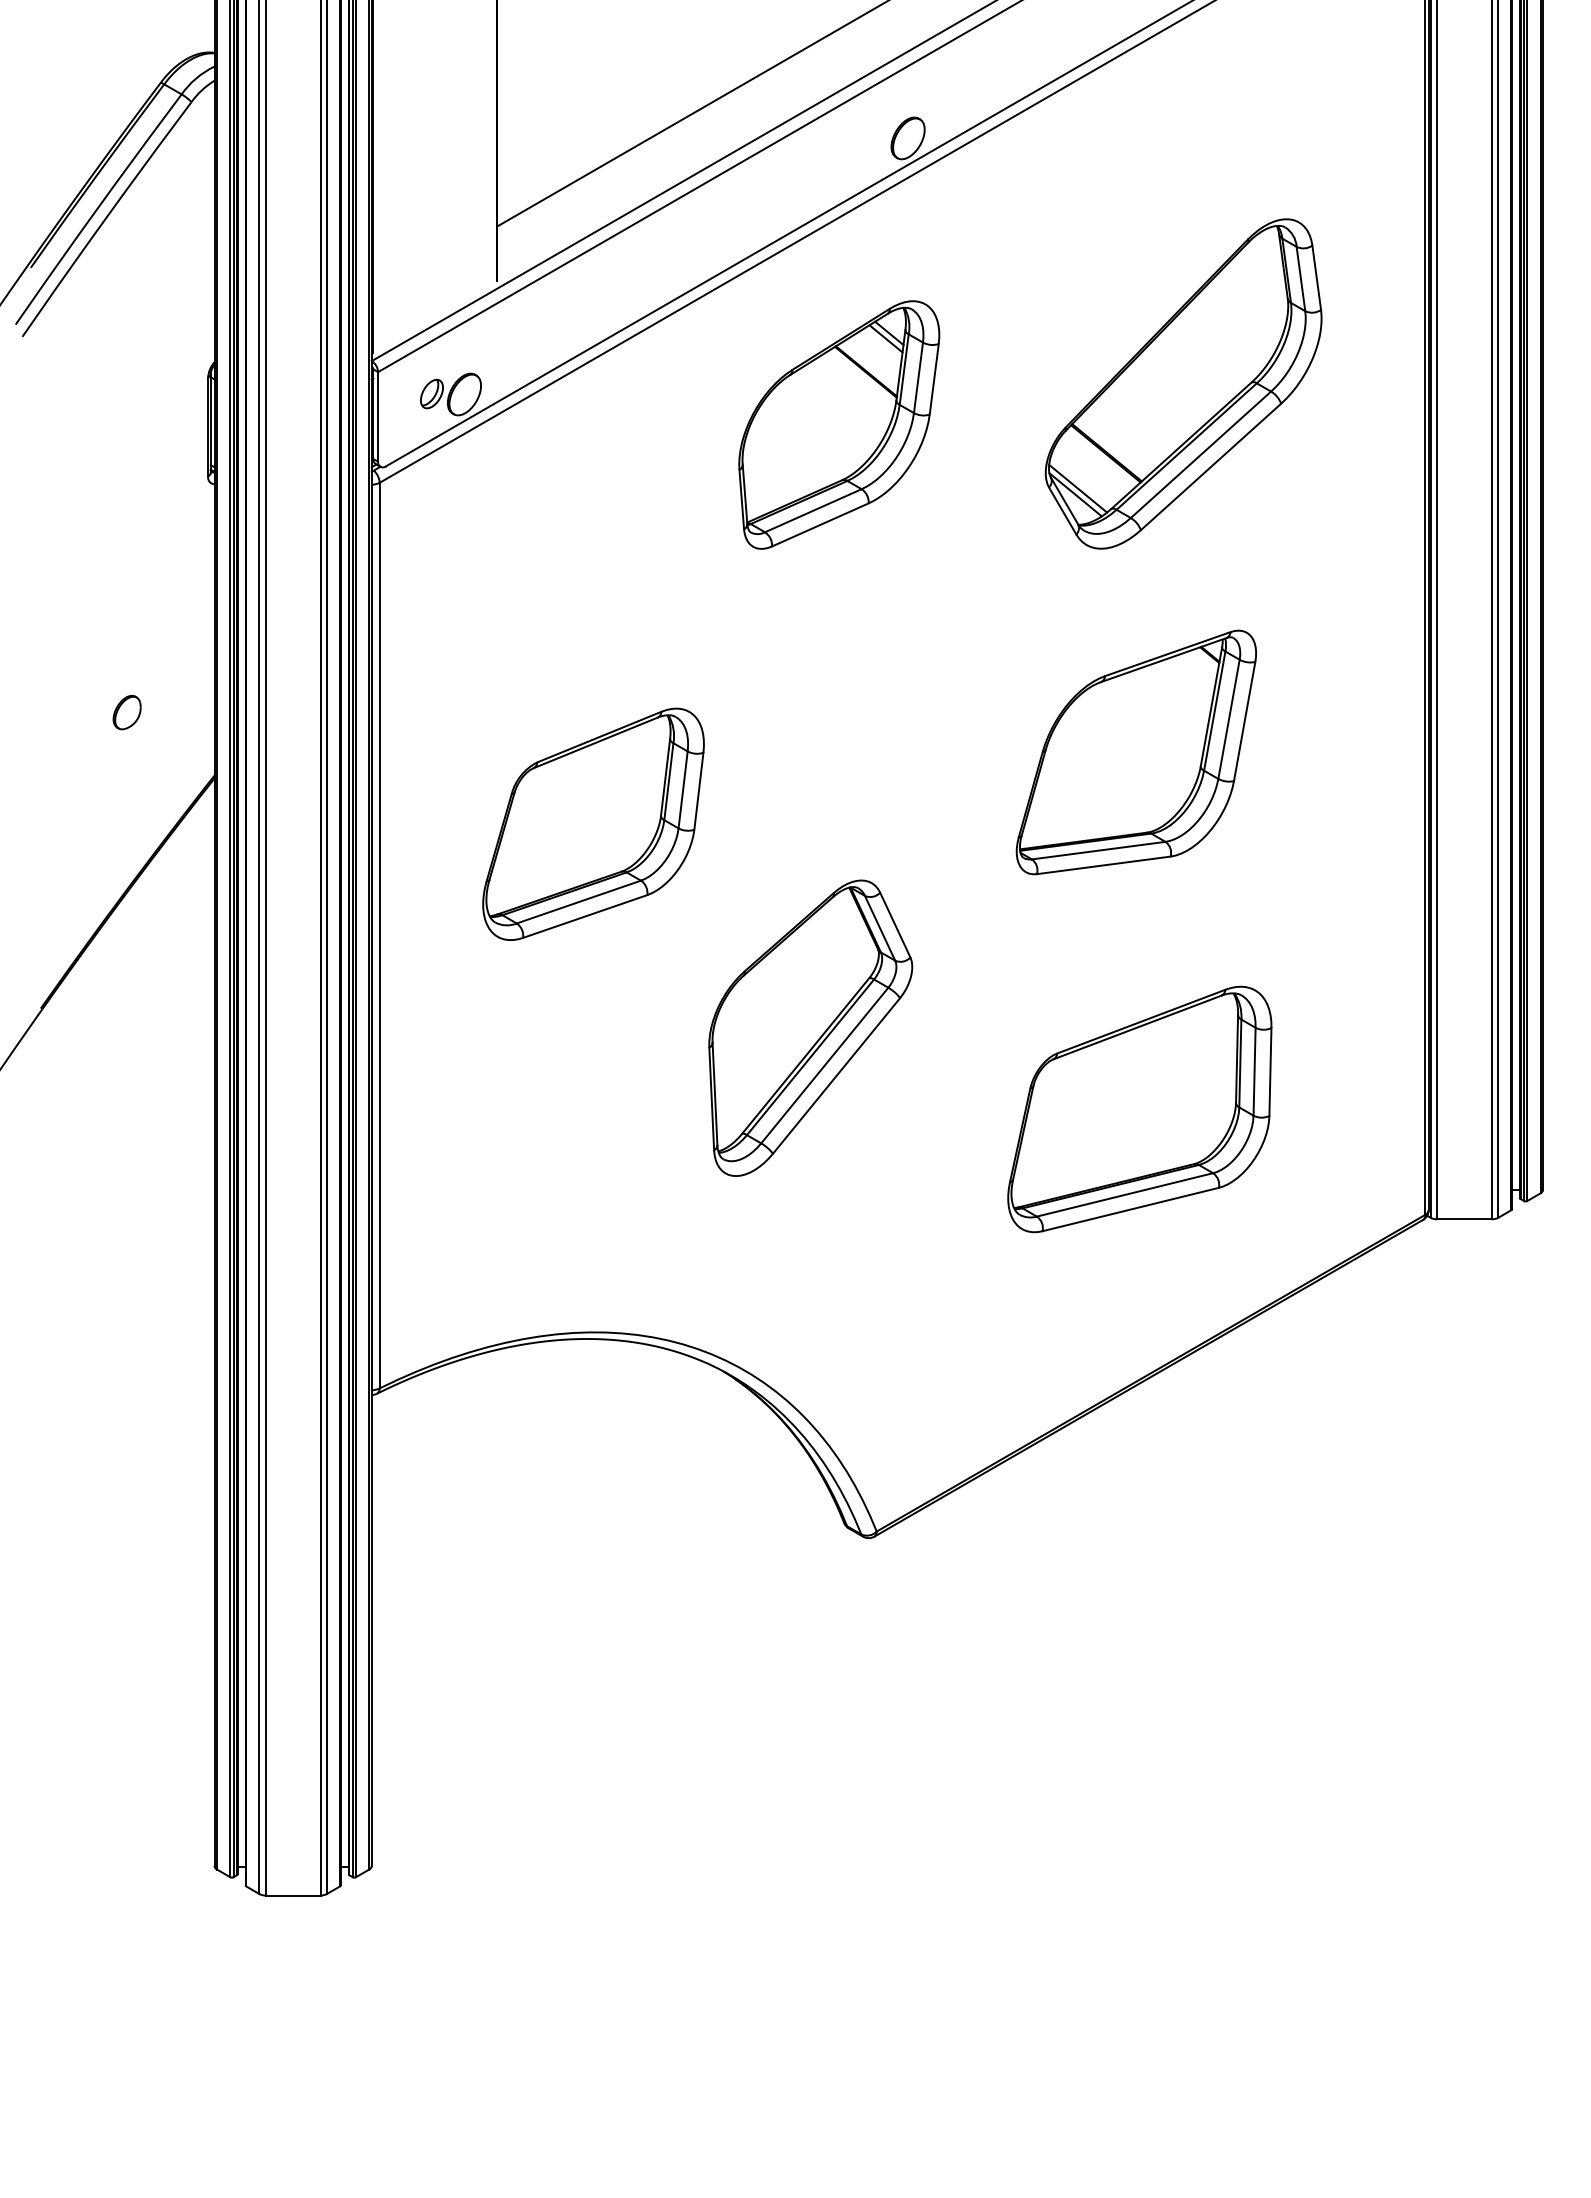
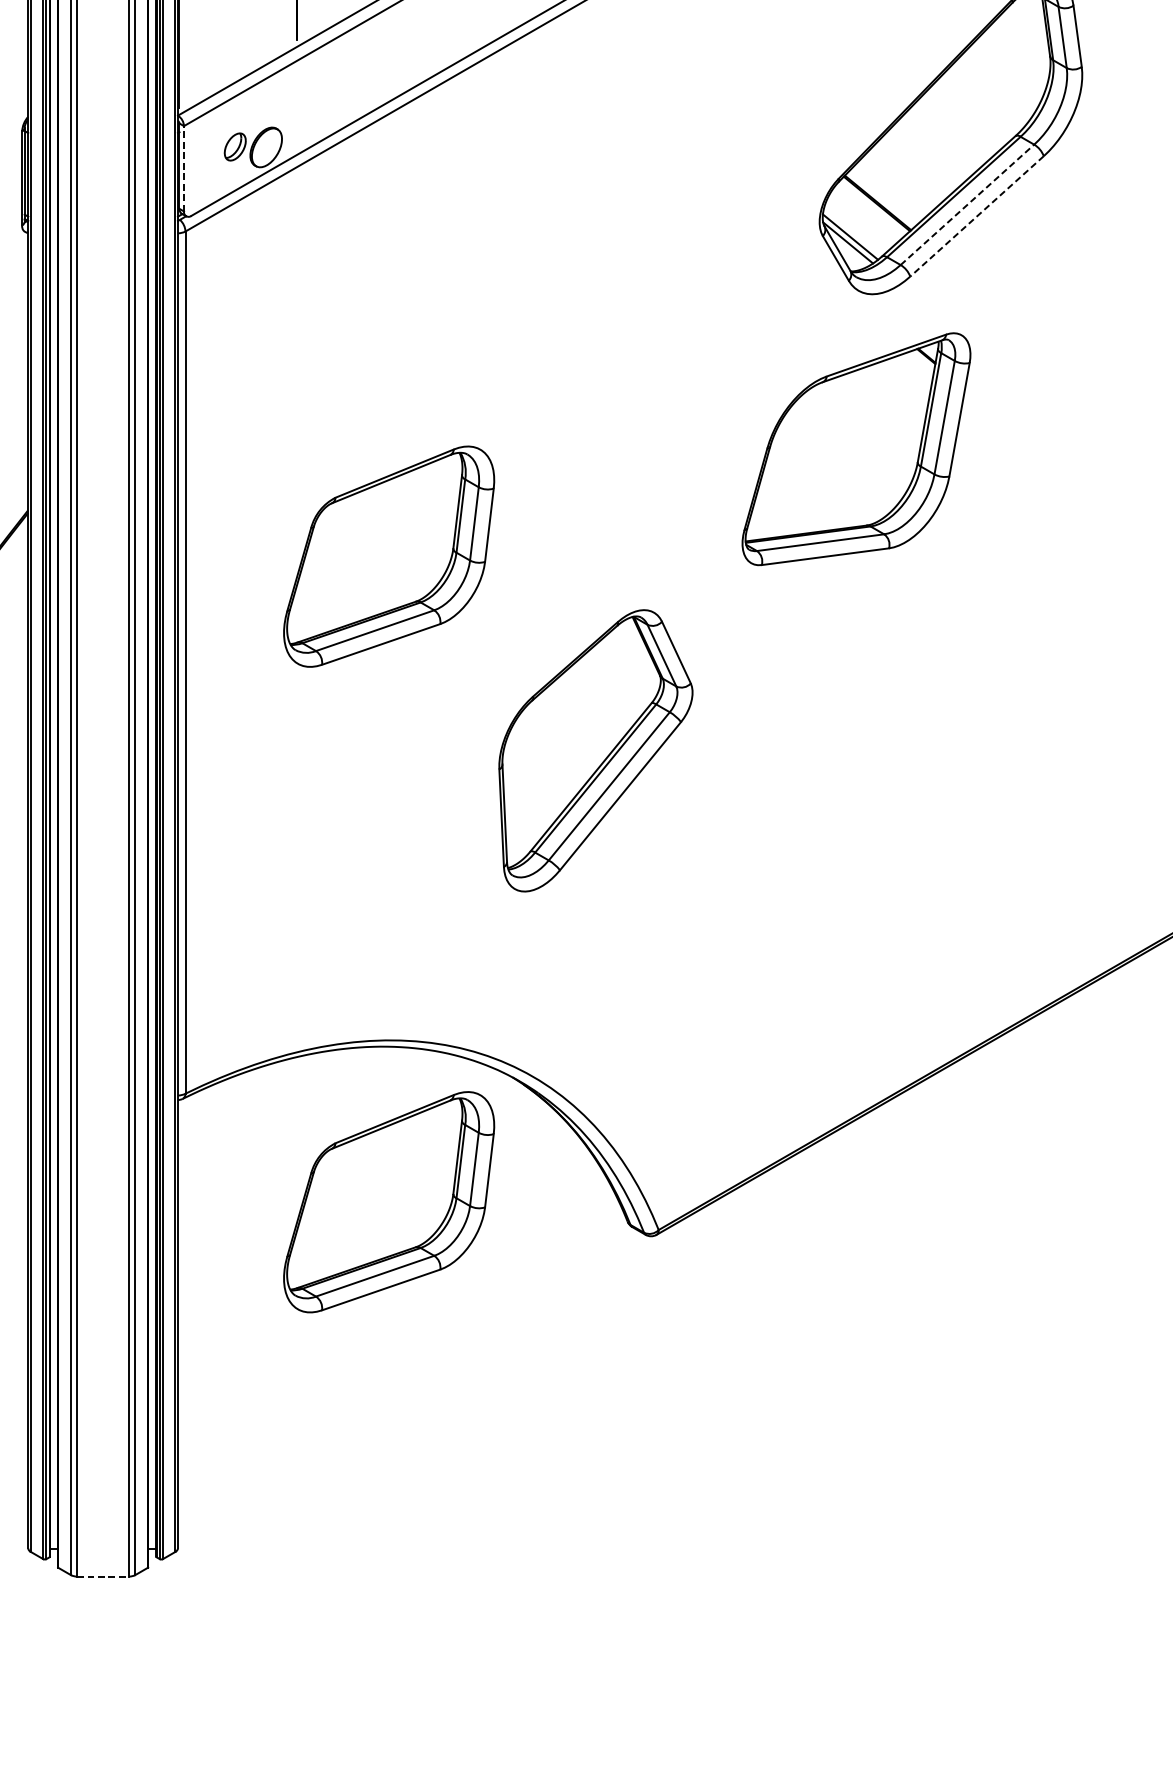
line: (378, 416) -> (184, 168), solid -> dashed
part: (839, 424) -> (623, 175), removed
line: (1201, 454) -> (967, 204), solid -> dashed
line: (1210, 467) -> (976, 216), solid -> dashed
part: (1135, 752) -> (855, 449), moved
part: (1139, 1109) -> (908, 828), removed
part: (593, 1501) -> (389, 1201), added
line: (293, 1895) -> (103, 1576), solid -> dashed

